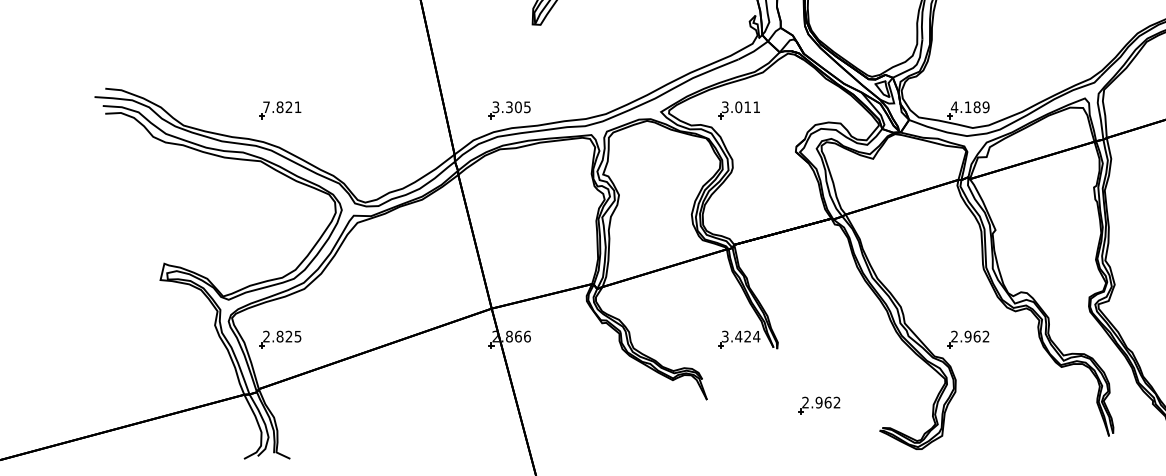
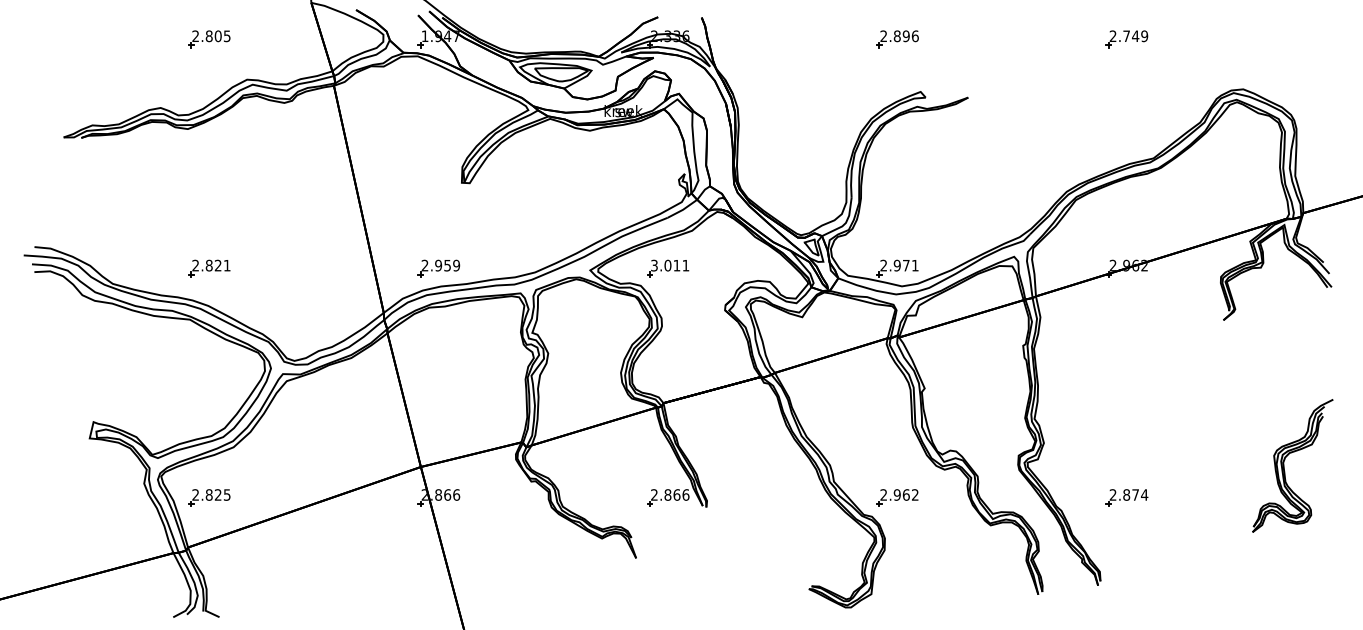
text: (266, 107) -> (195, 265), 7.821 -> 2.821
text: (511, 107) -> (440, 265), 3.305 -> 2.959
text: (970, 107) -> (899, 265), 4.189 -> 2.971
text: (741, 336) -> (670, 494), 3.424 -> 2.866
part: (819, 405) -> (748, 563), removed

